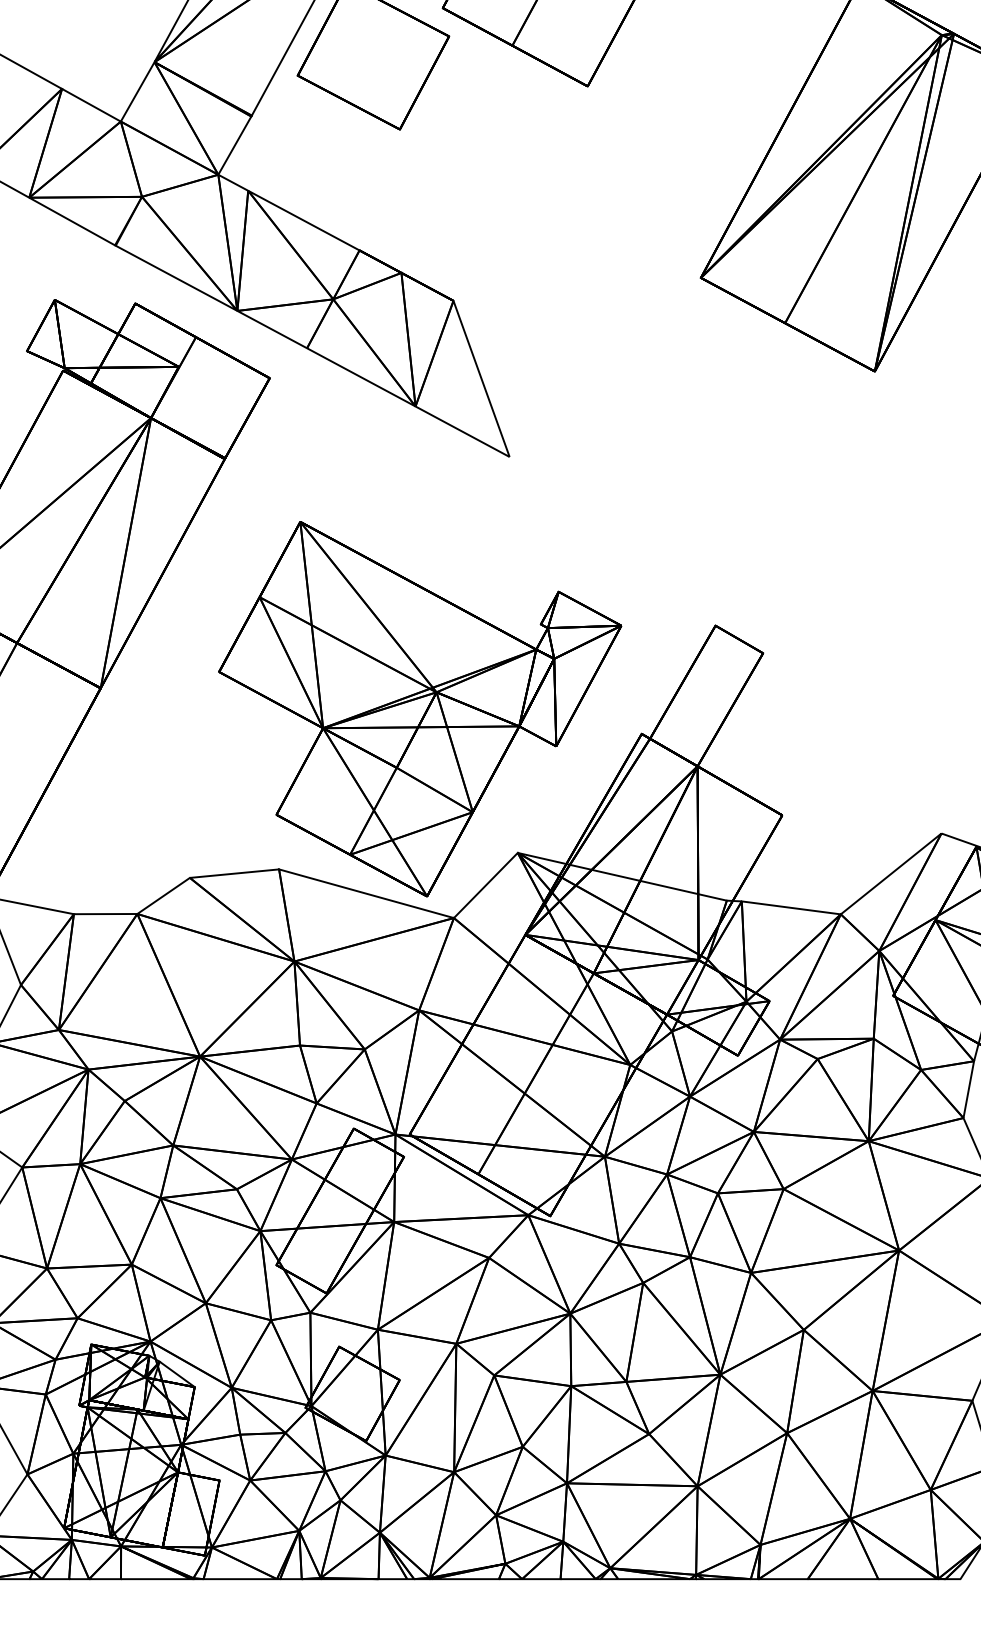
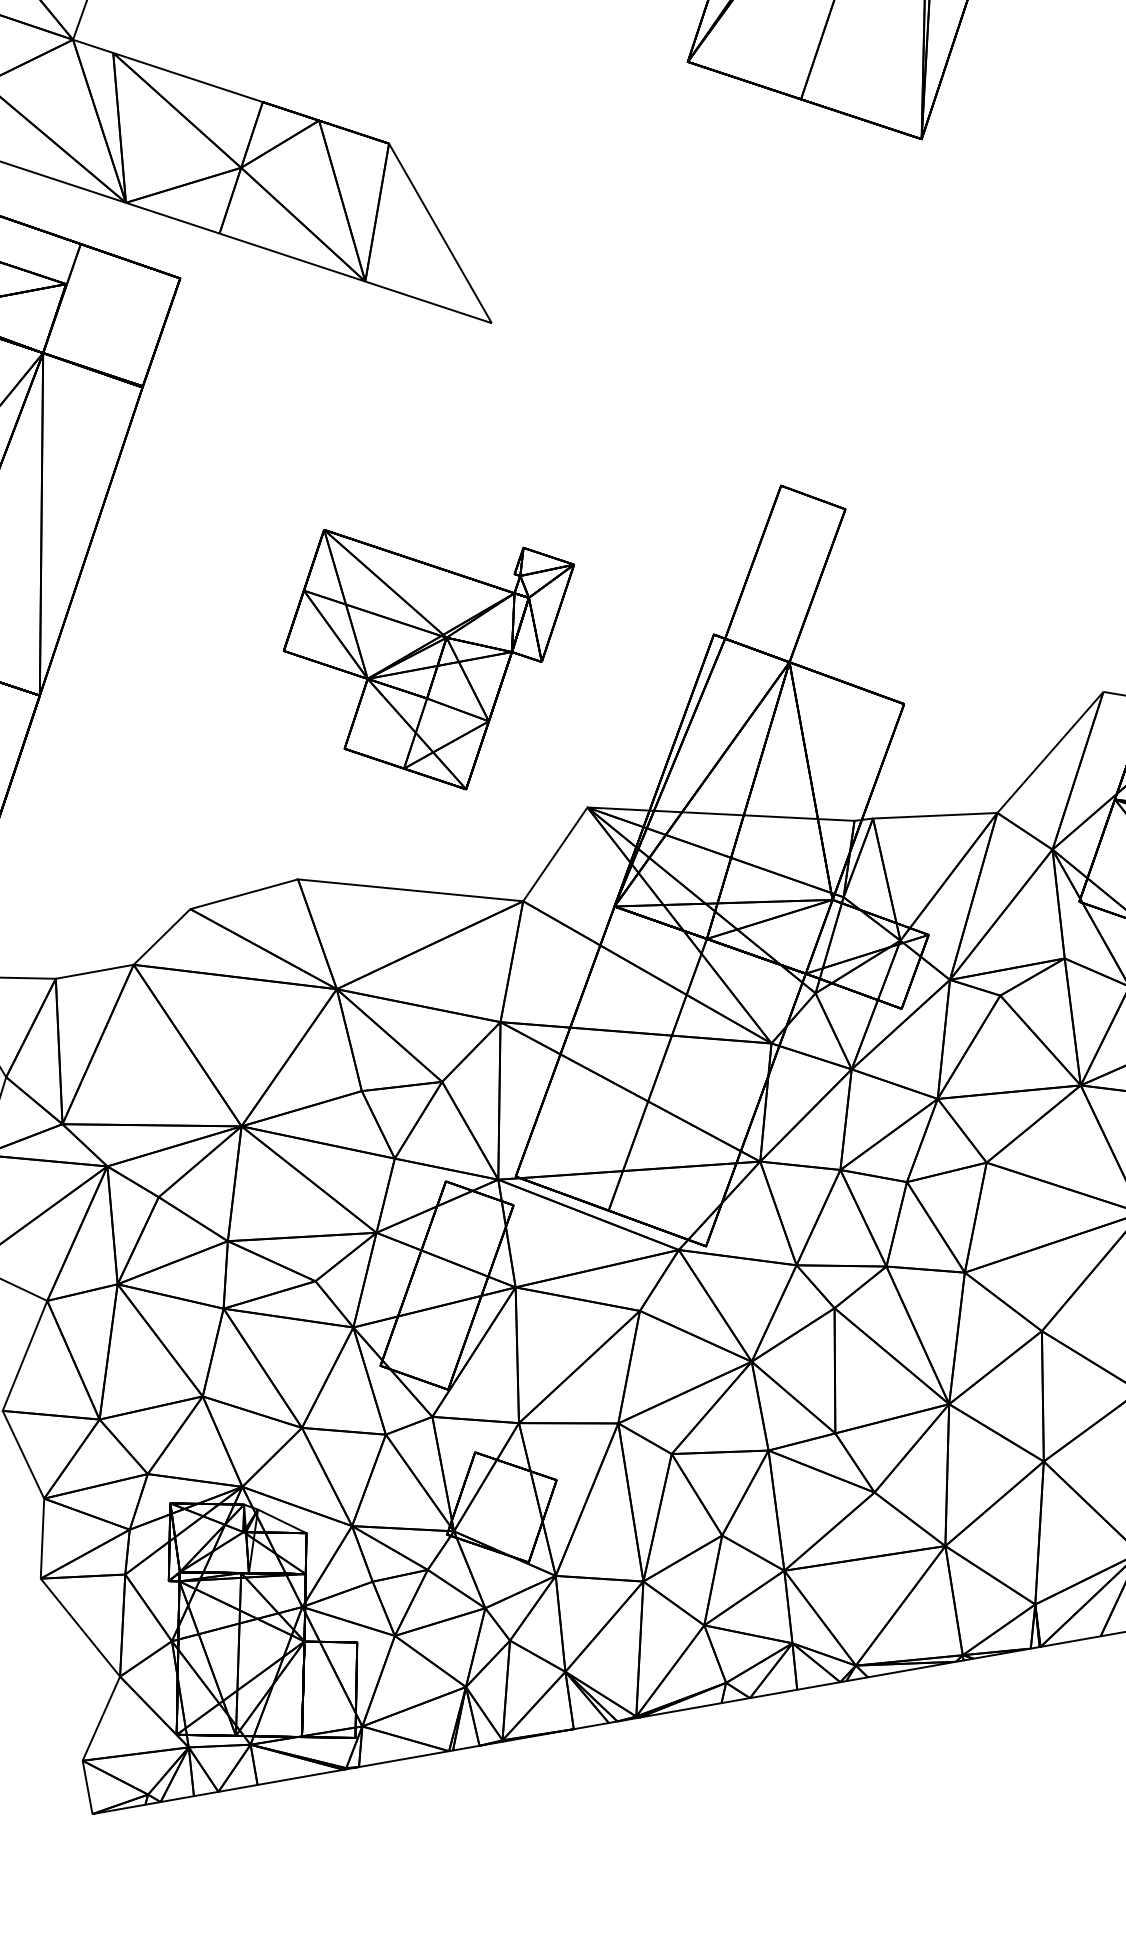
part: (420, 709) -> (437, 652), size x0.6

